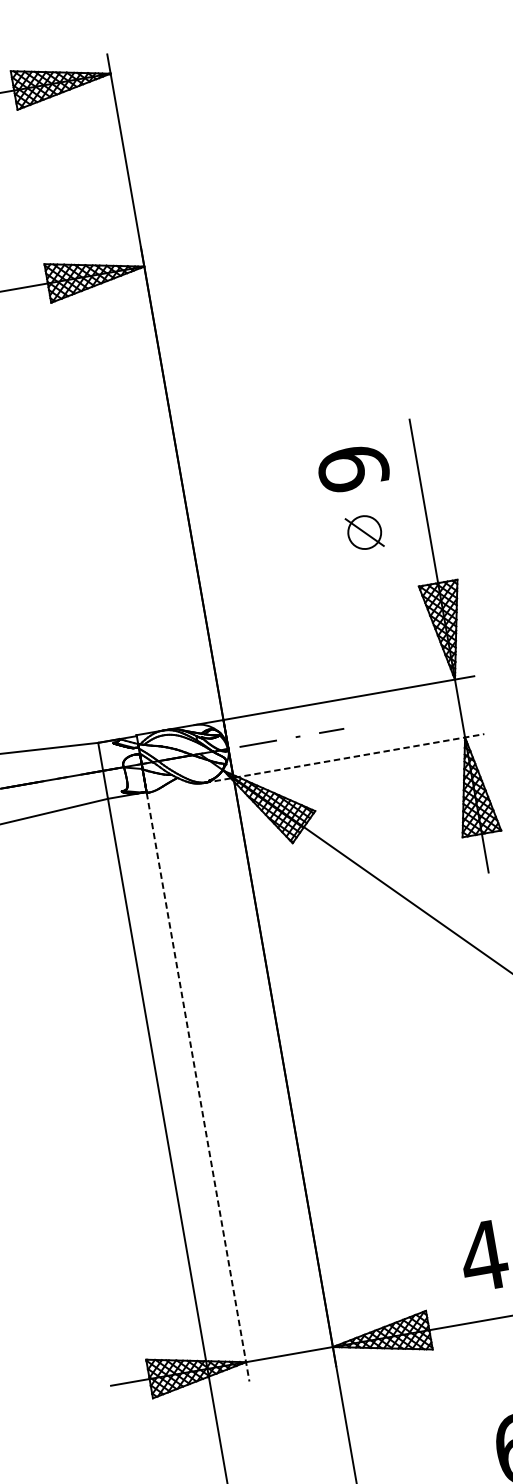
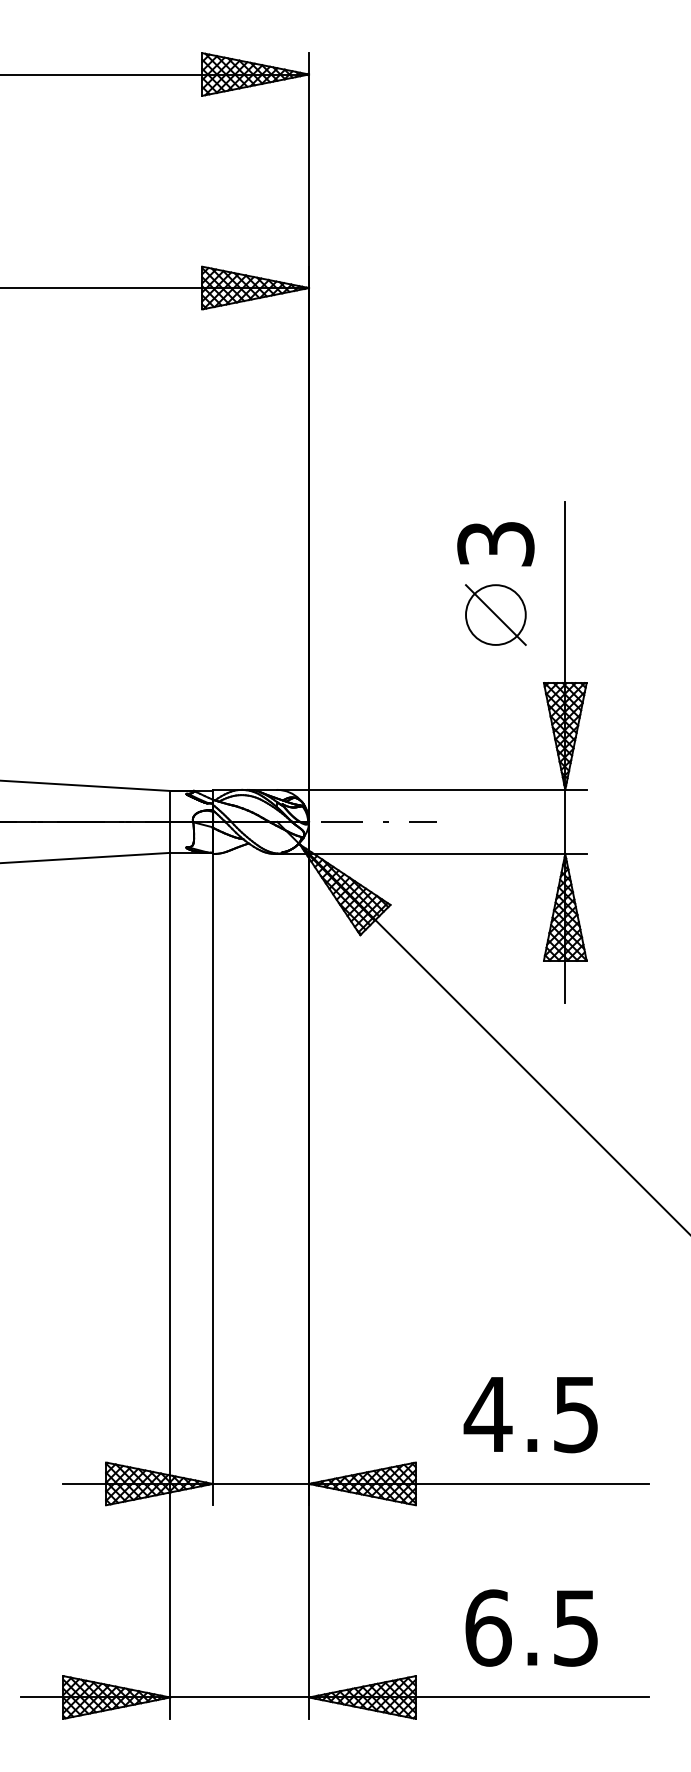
text: (353, 468) -> (495, 544), 9 -> 3
part: (364, 532) -> (495, 614), size x1.67
line: (344, 758) -> (431, 853), dashed -> solid
line: (197, 1087) -> (212, 1179), dashed -> solid

